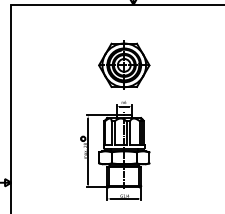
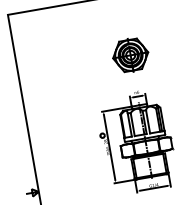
part: (124, 64) -> (130, 54), size x0.7

